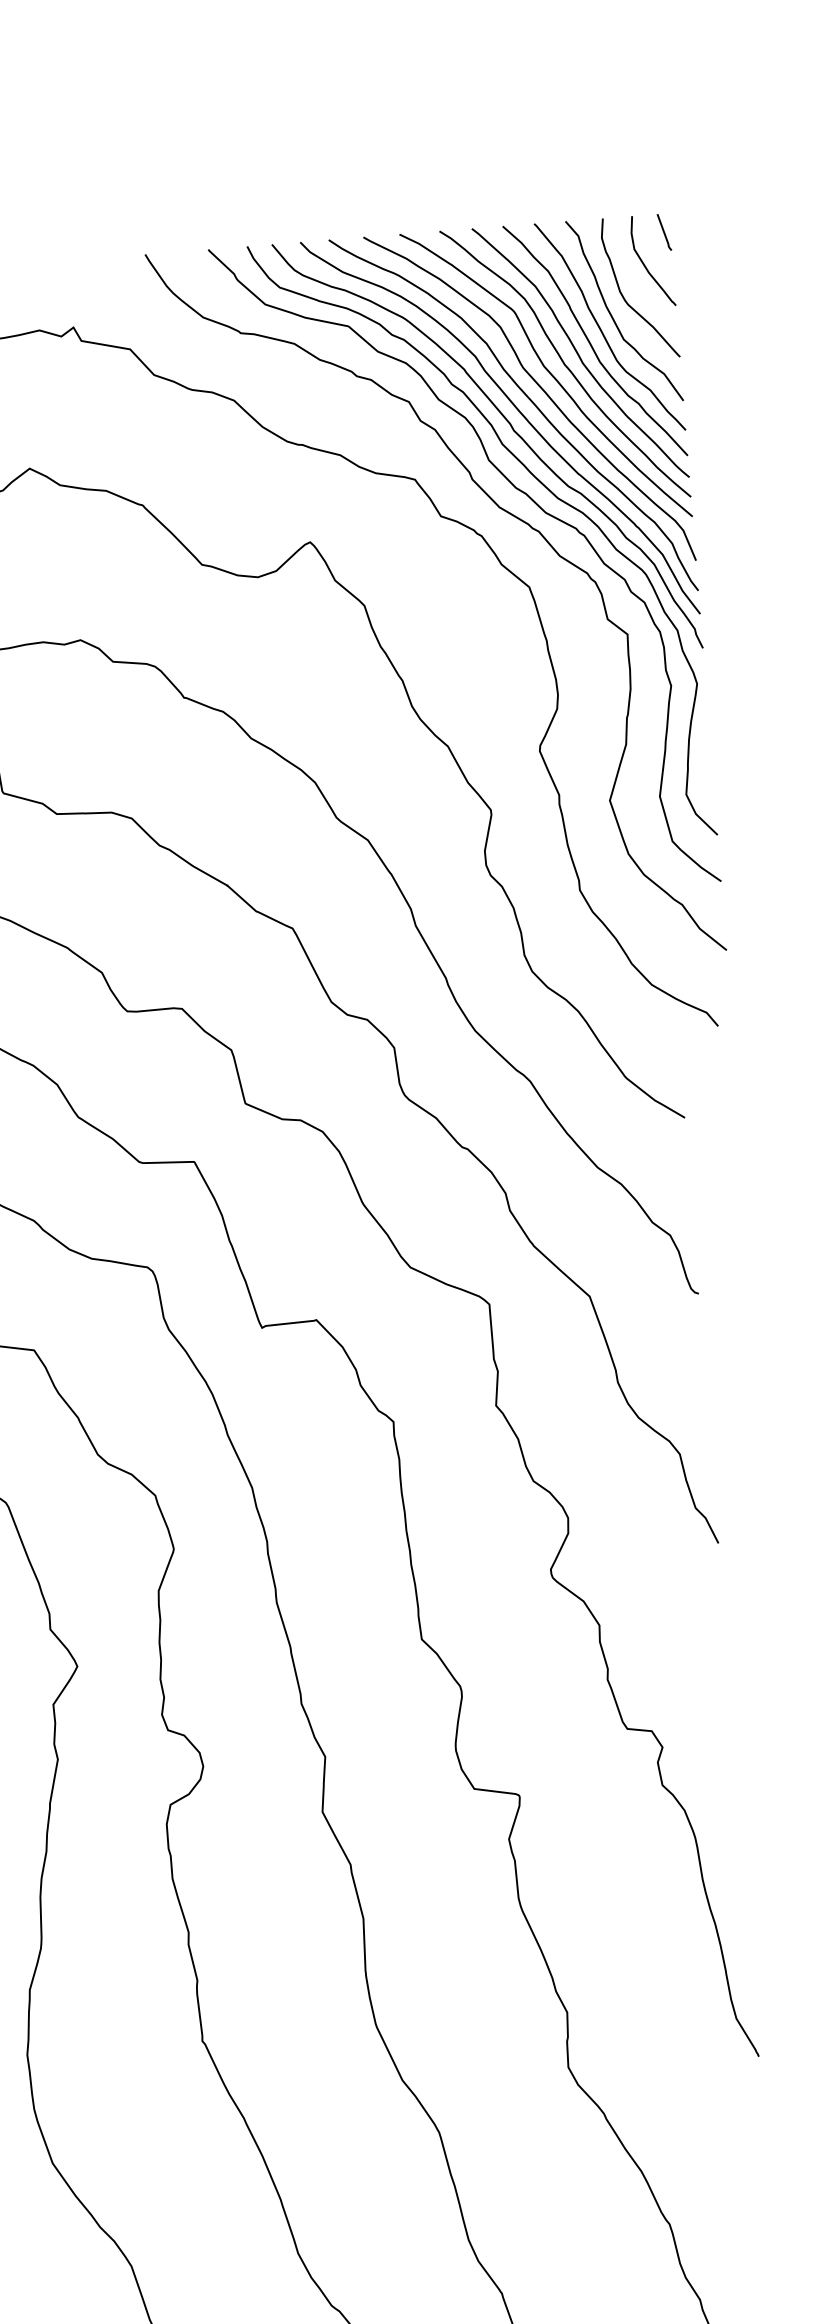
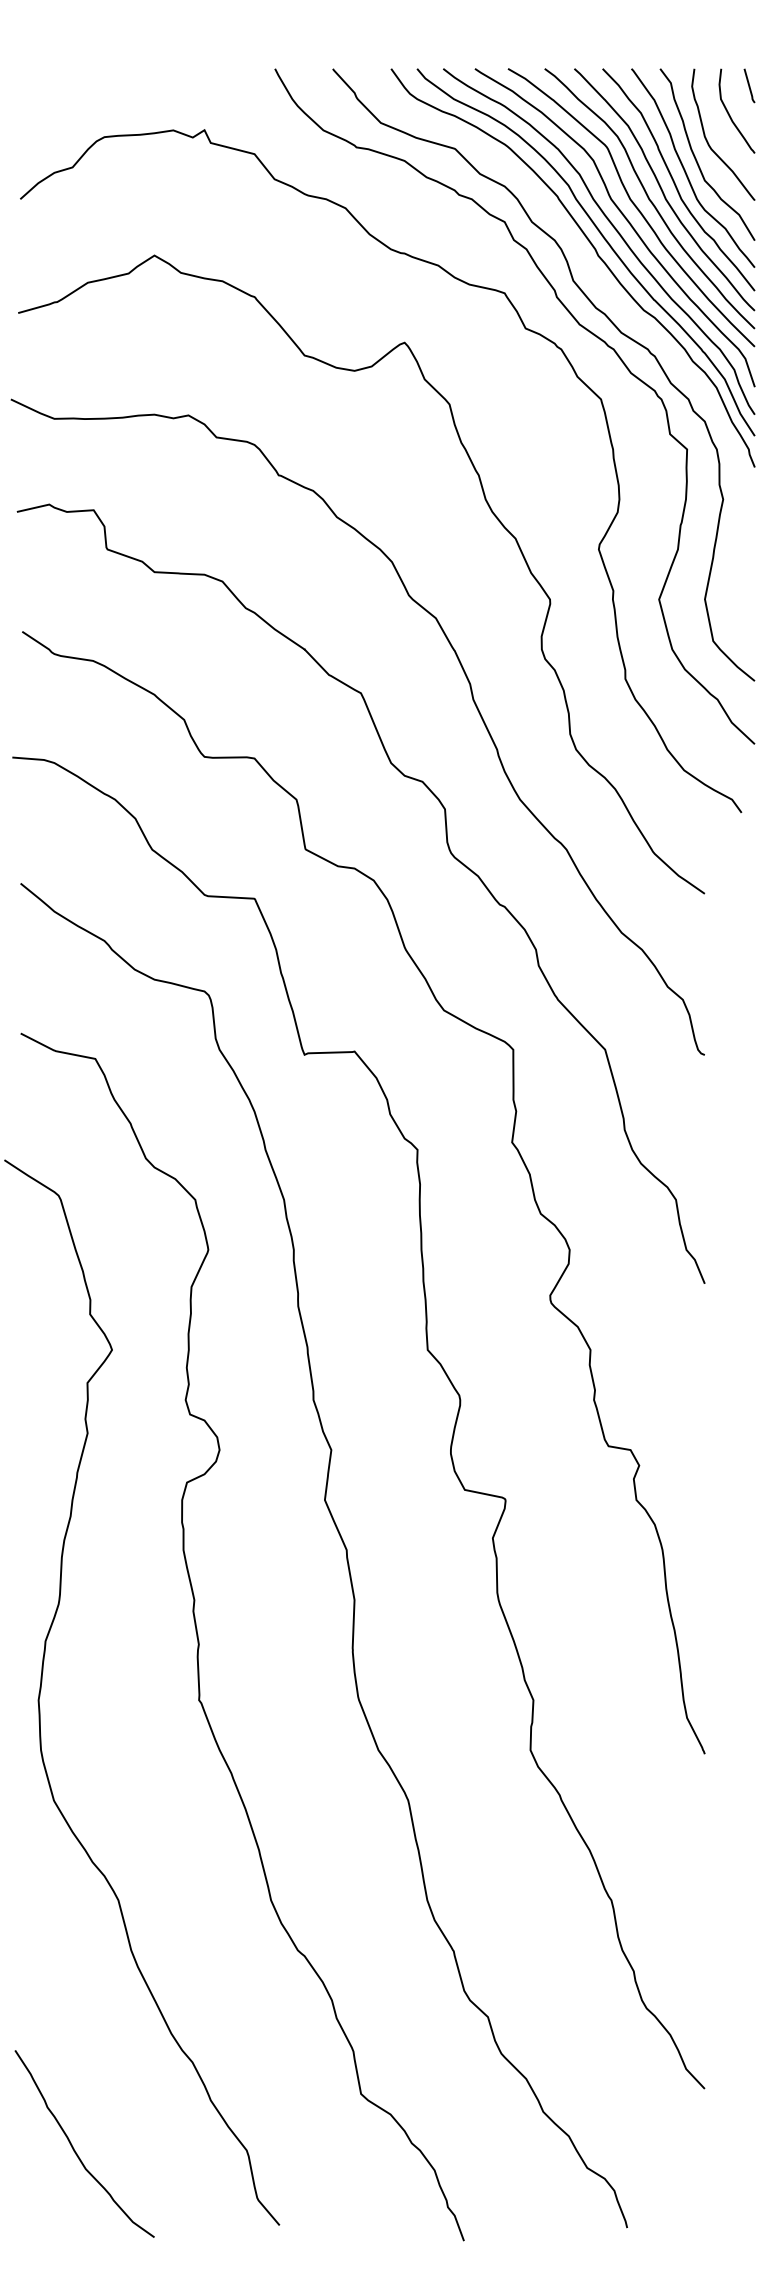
curve: (534, 478) -> (613, 300), removed

